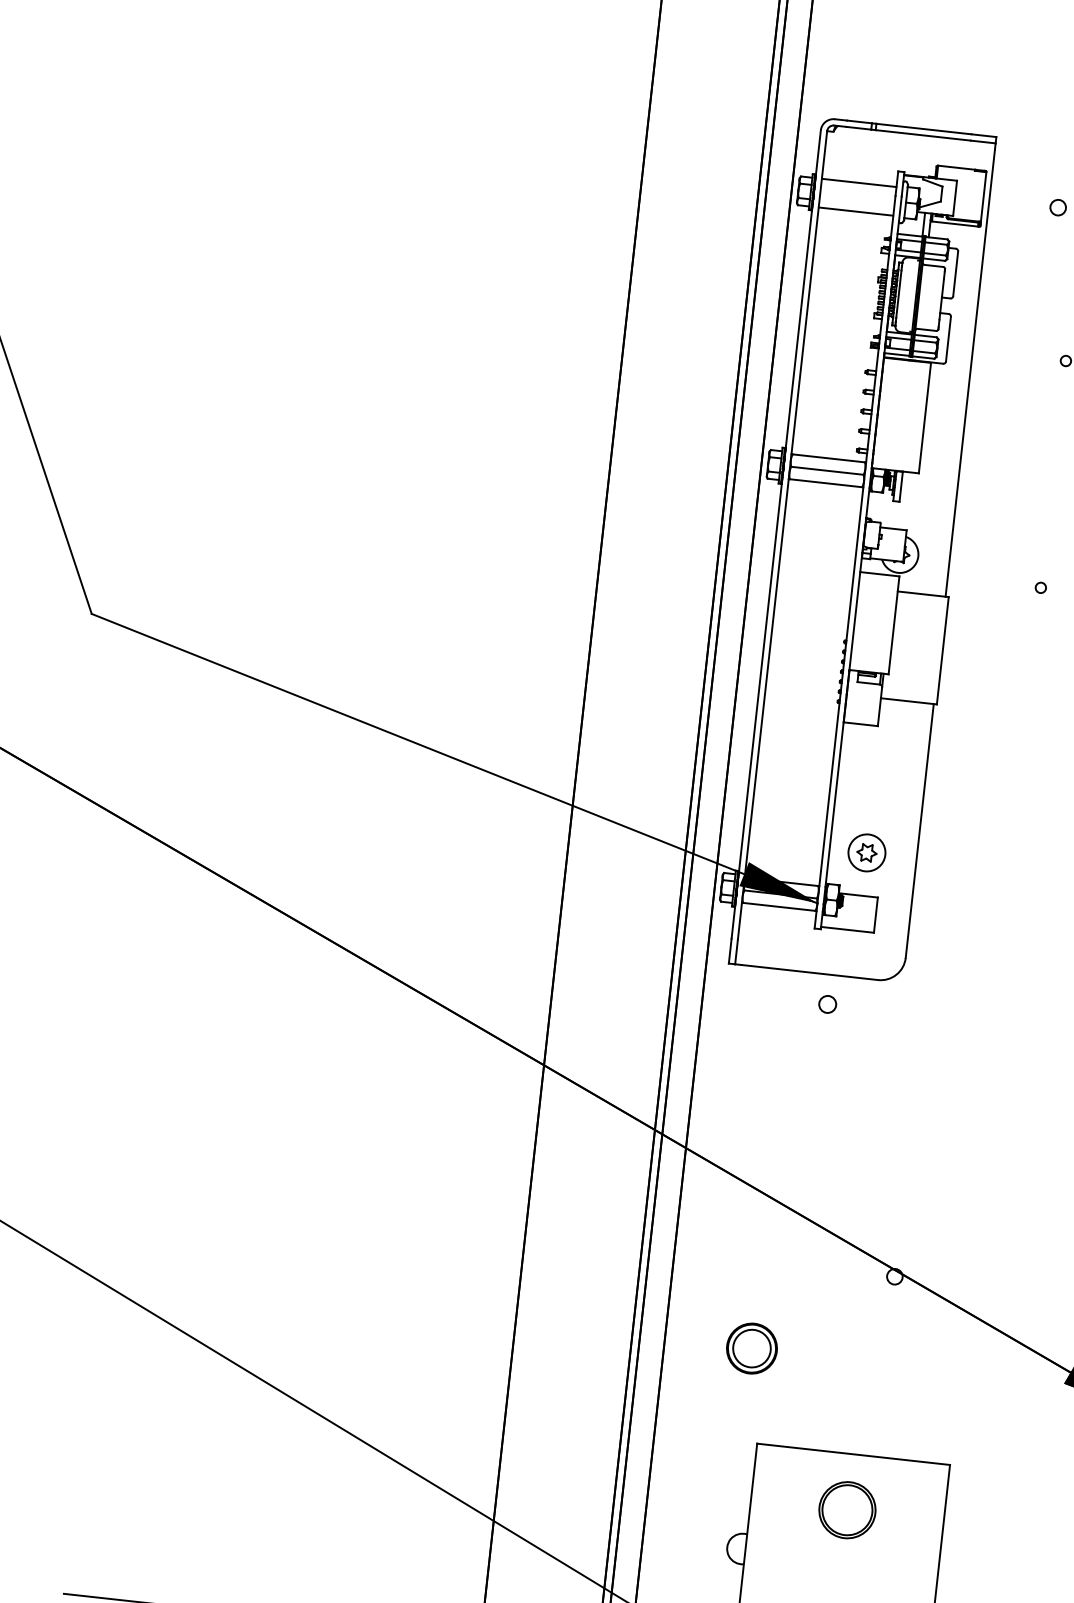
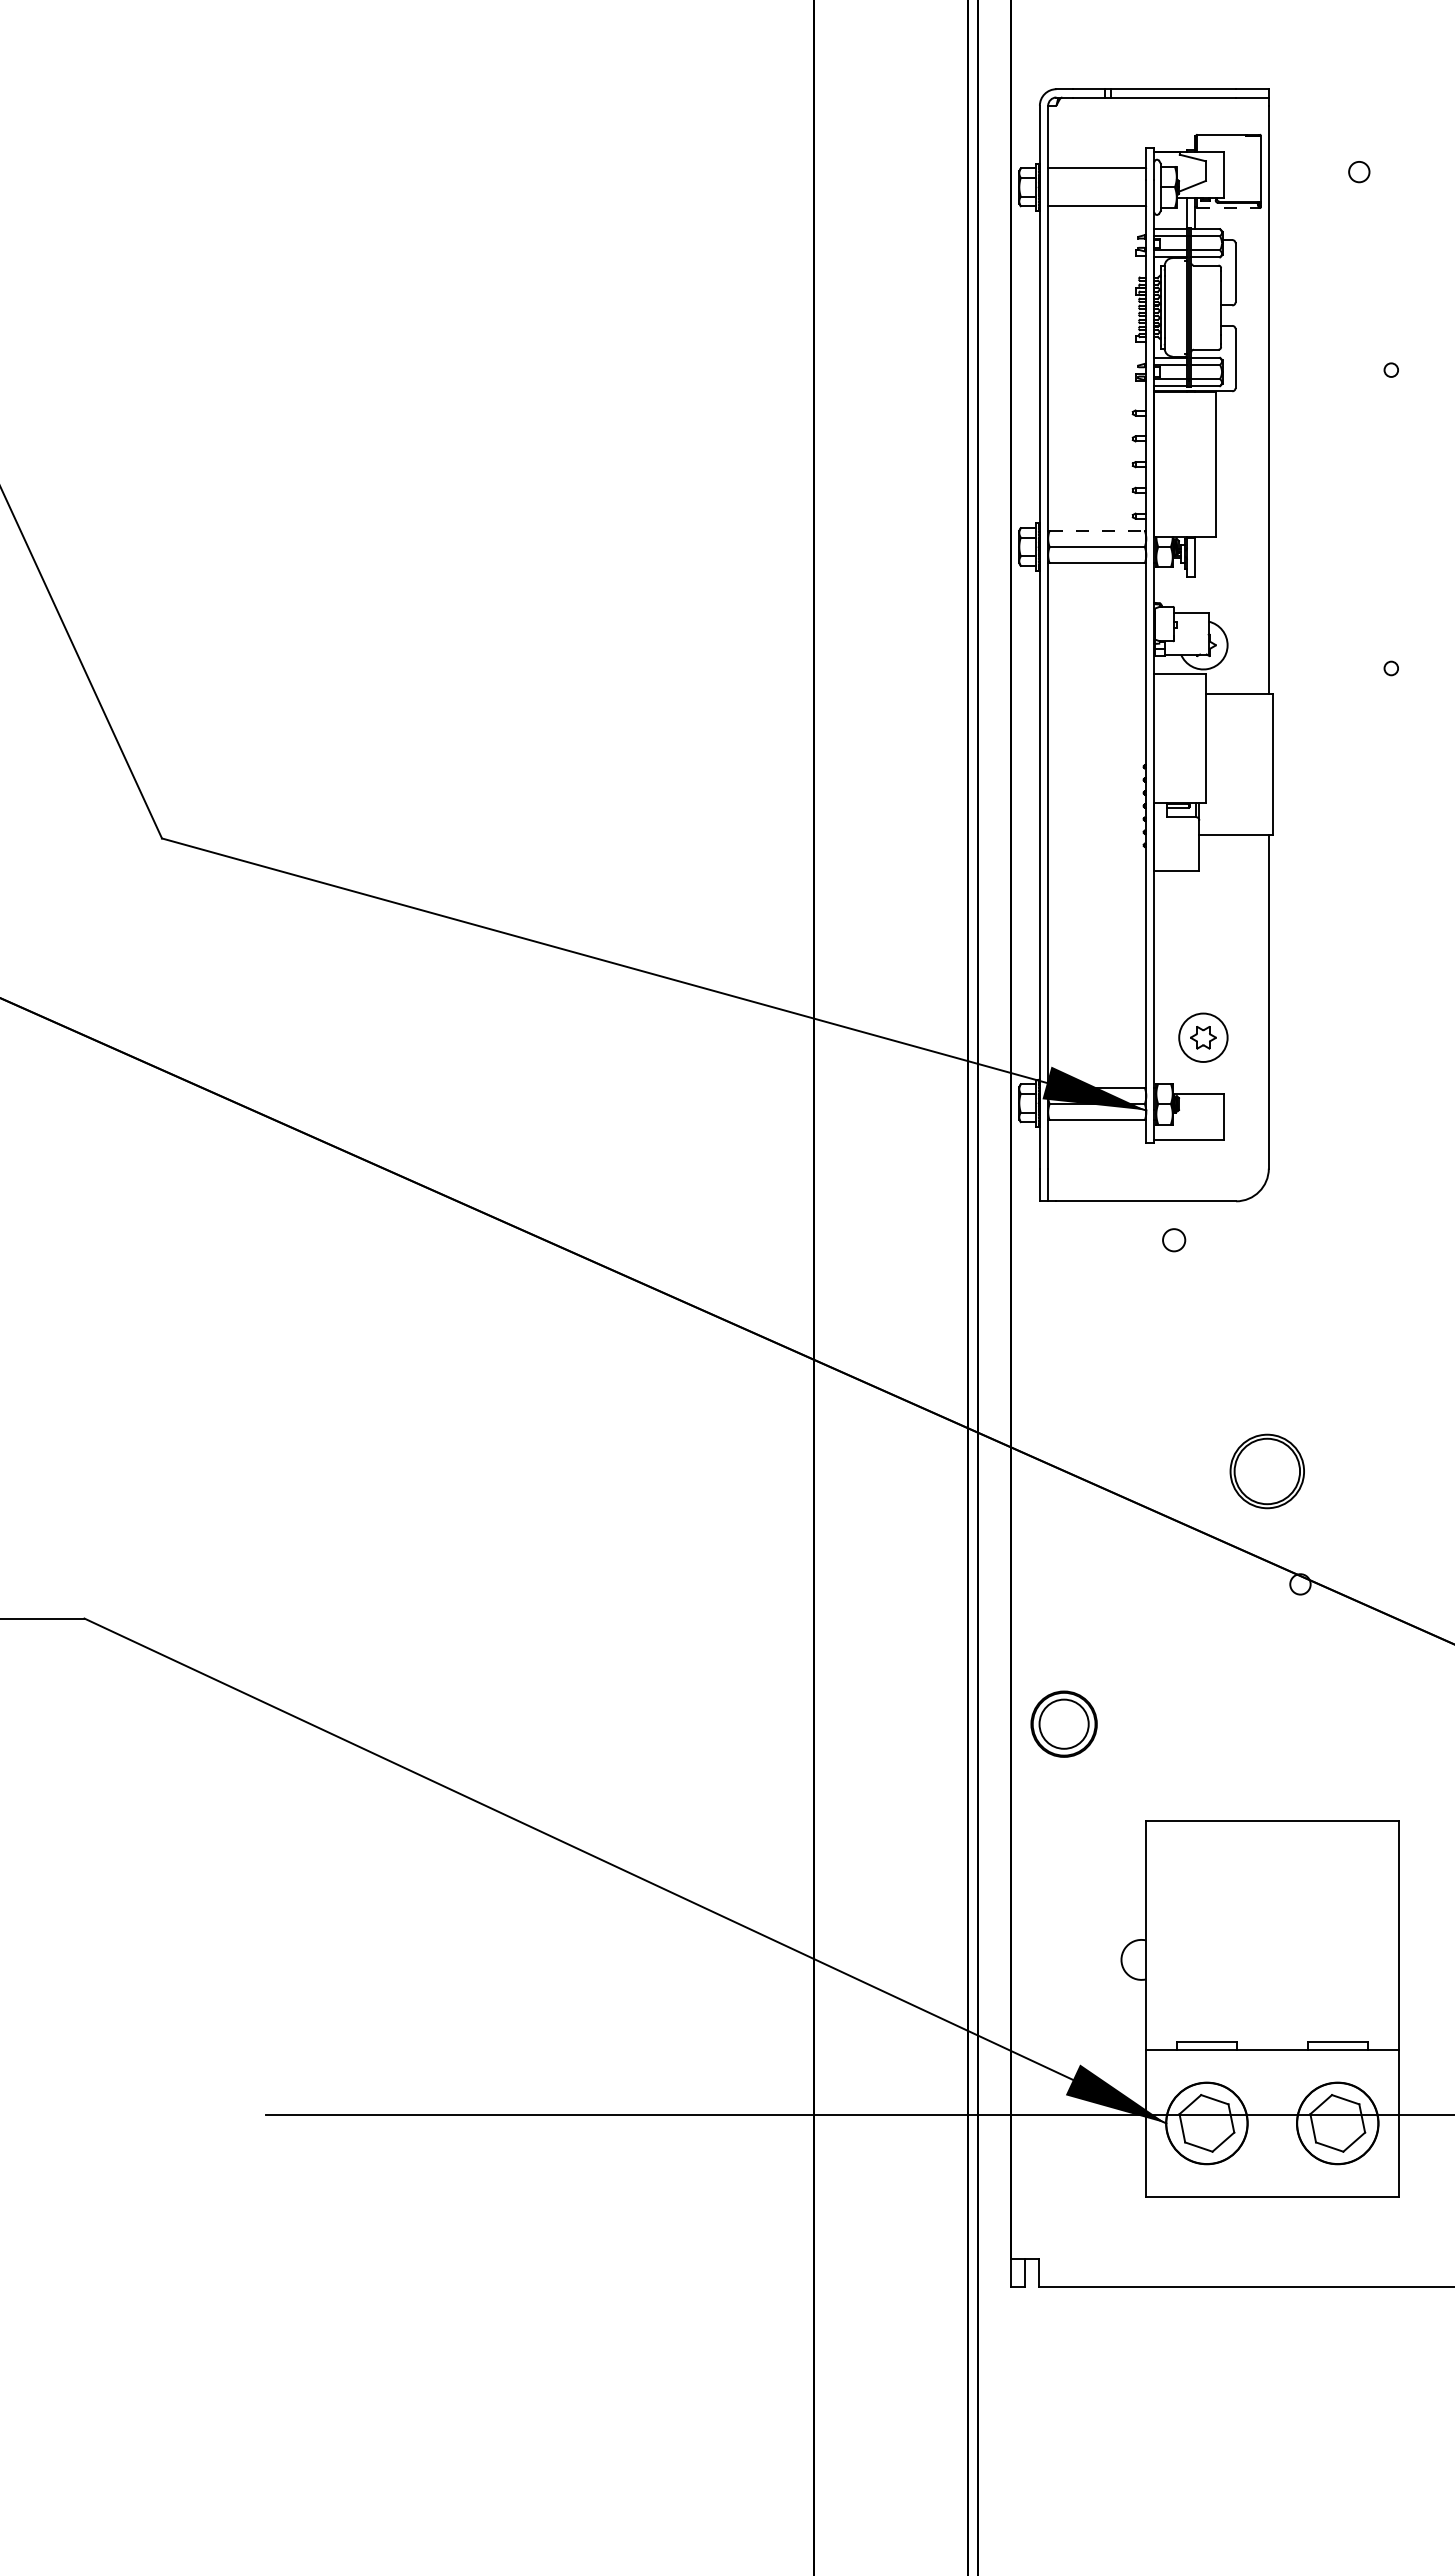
line: (954, 224) -> (1227, 208), solid -> dashed
line: (829, 458) -> (1097, 530), solid -> dashed
part: (751, 1348) -> (1063, 1723), moved
part: (846, 1510) -> (1266, 1471), moved

